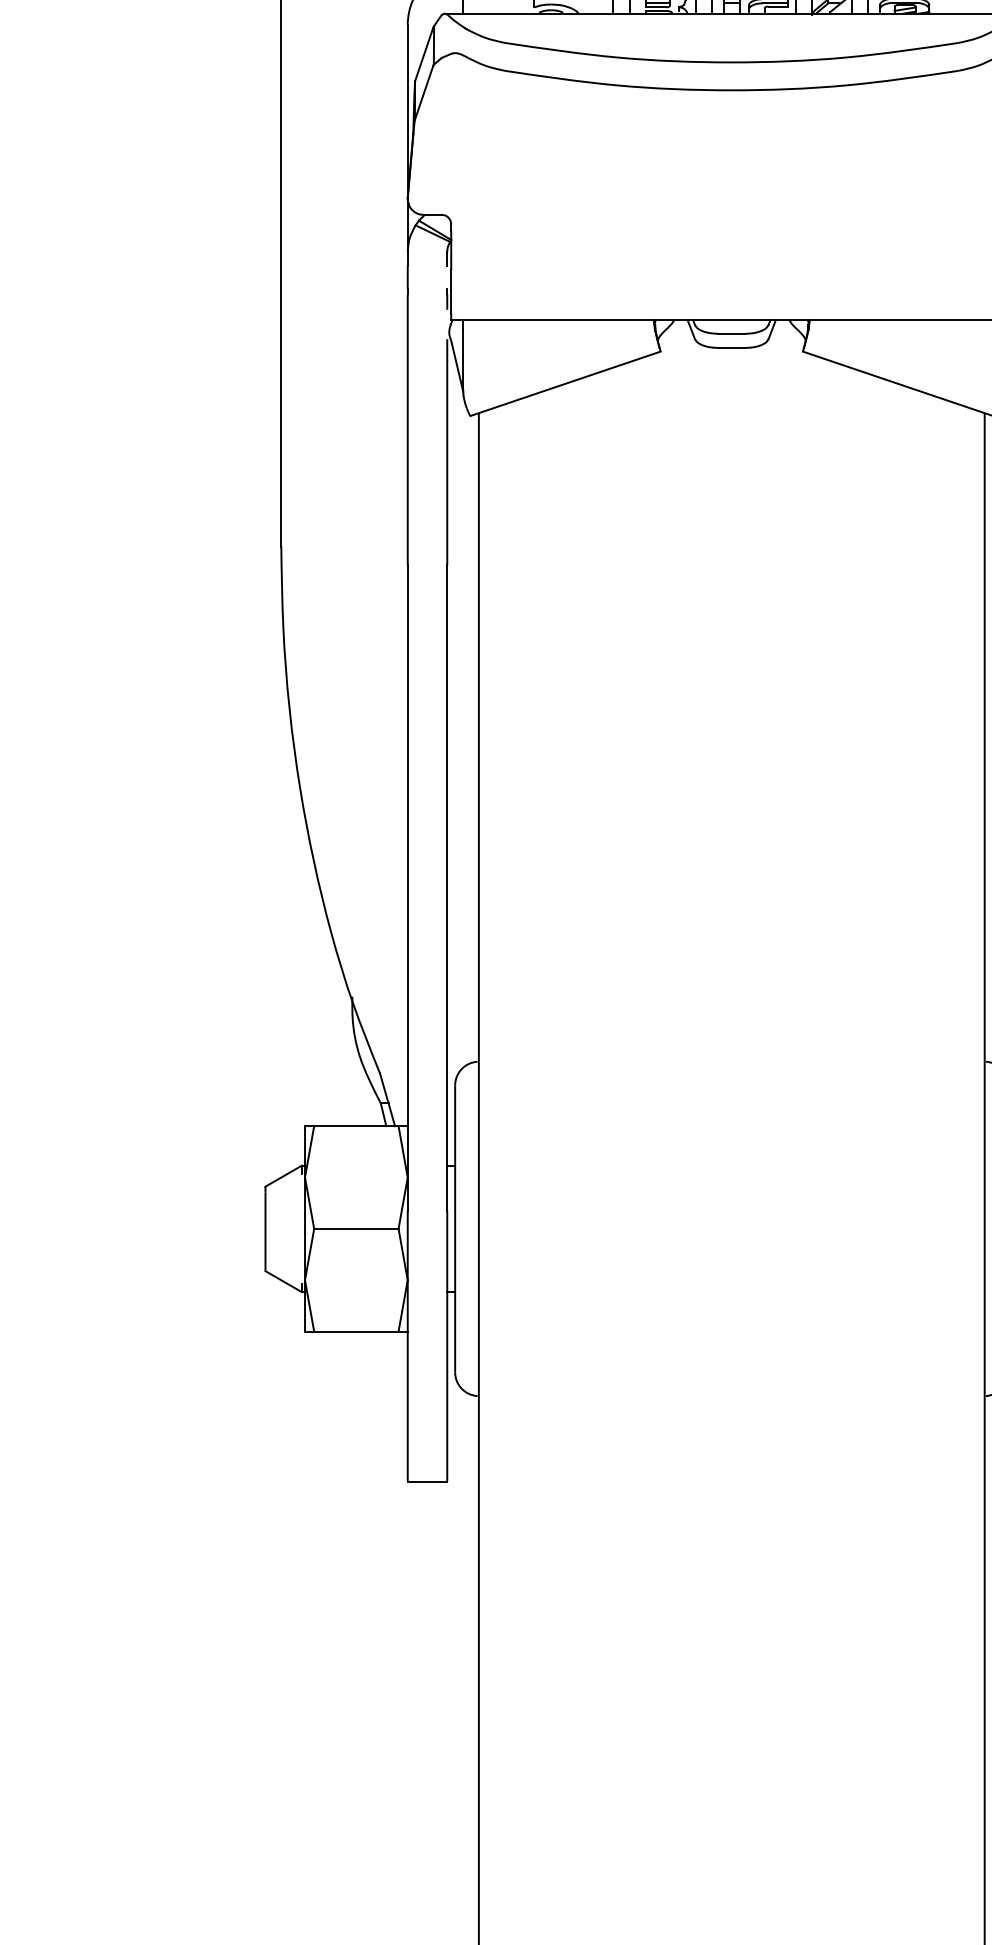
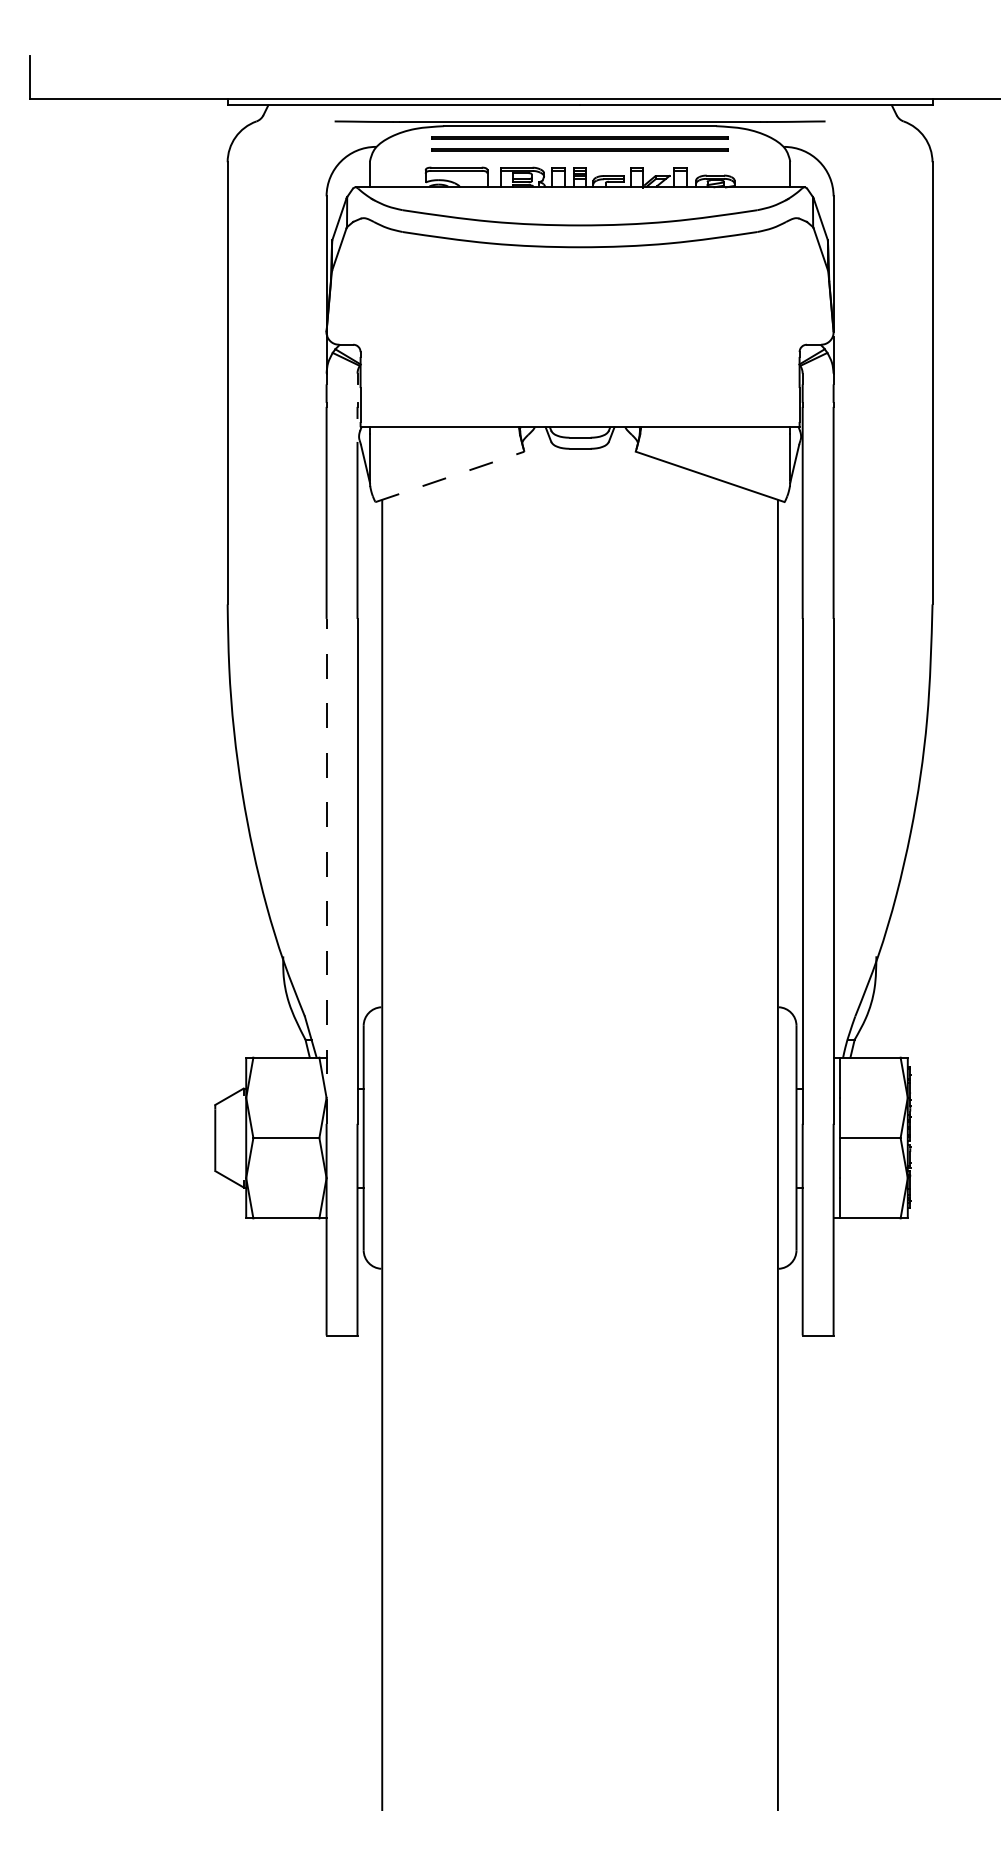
line: (566, 383) -> (450, 476), solid -> dashed
line: (407, 886) -> (326, 870), solid -> dashed

